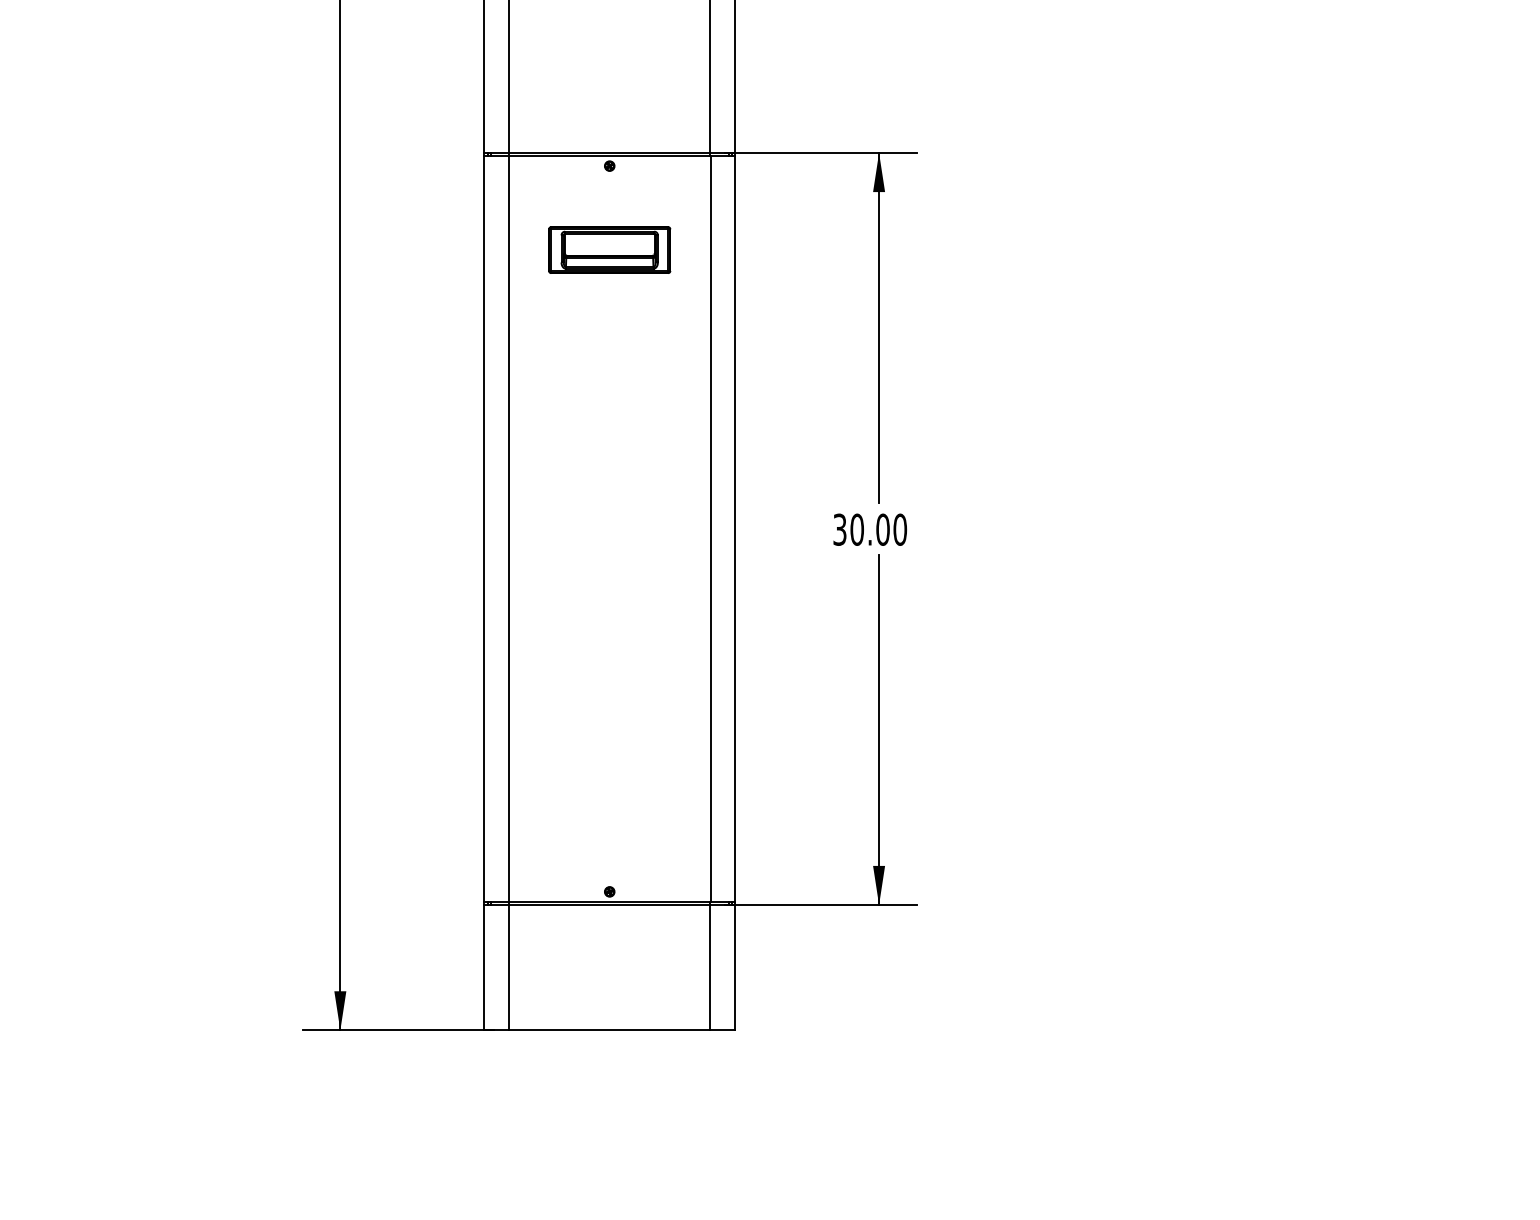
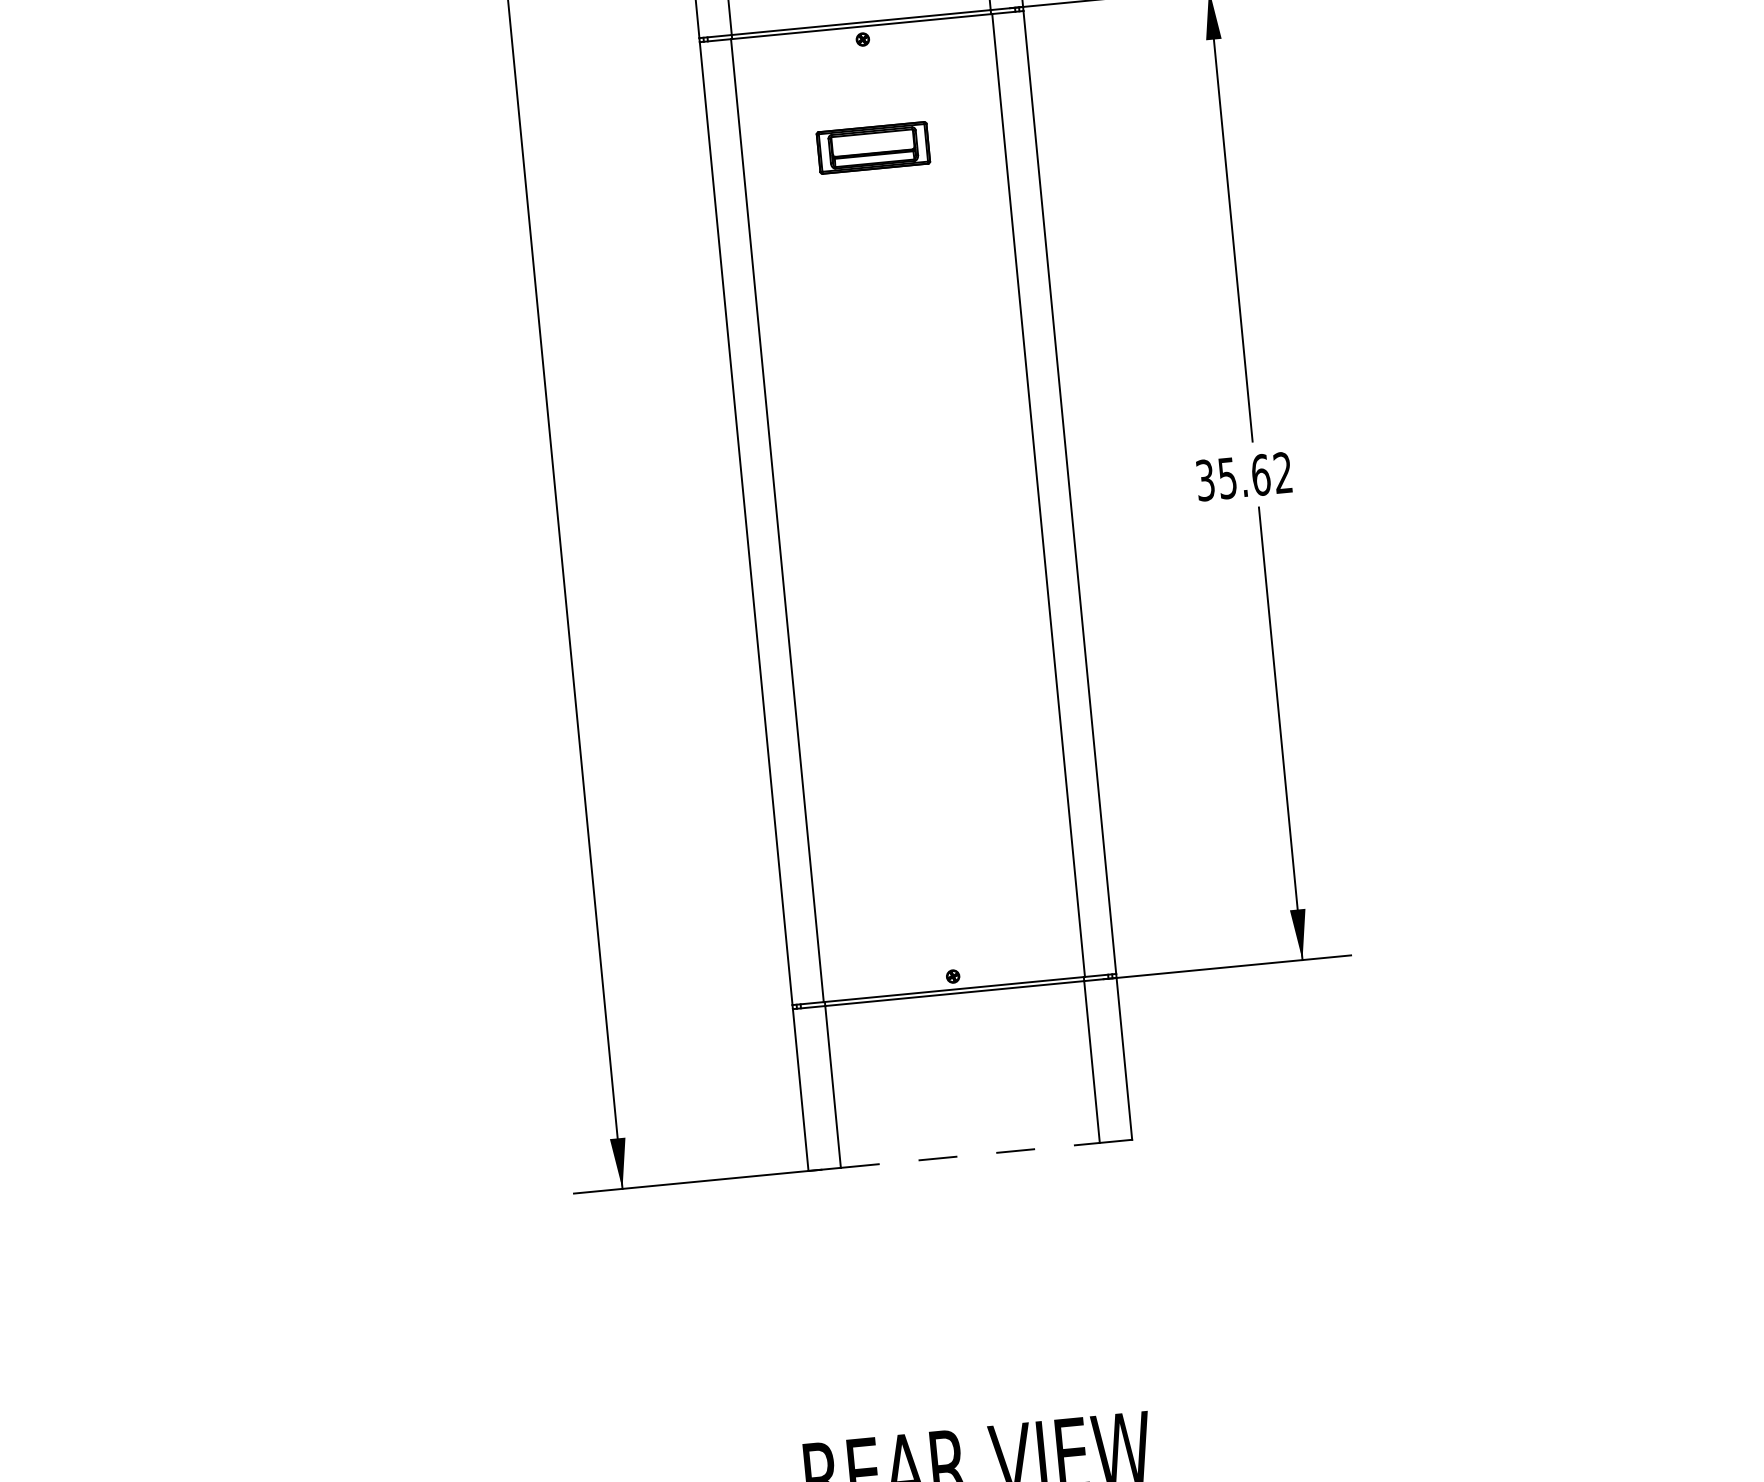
part: (609, 249) -> (872, 147), size x0.7
text: (878, 529) -> (1255, 475), 30.00 -> 35.62
line: (610, 1030) -> (971, 1155), solid -> dashed

